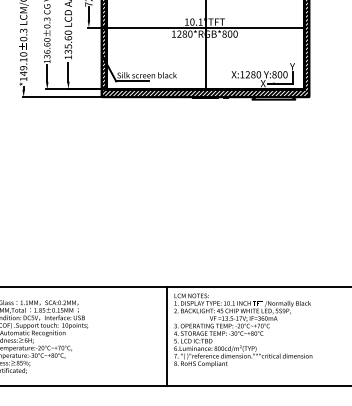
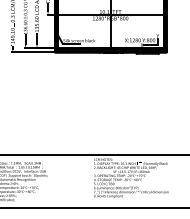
line: (167, 336) -> (90, 181), removed

